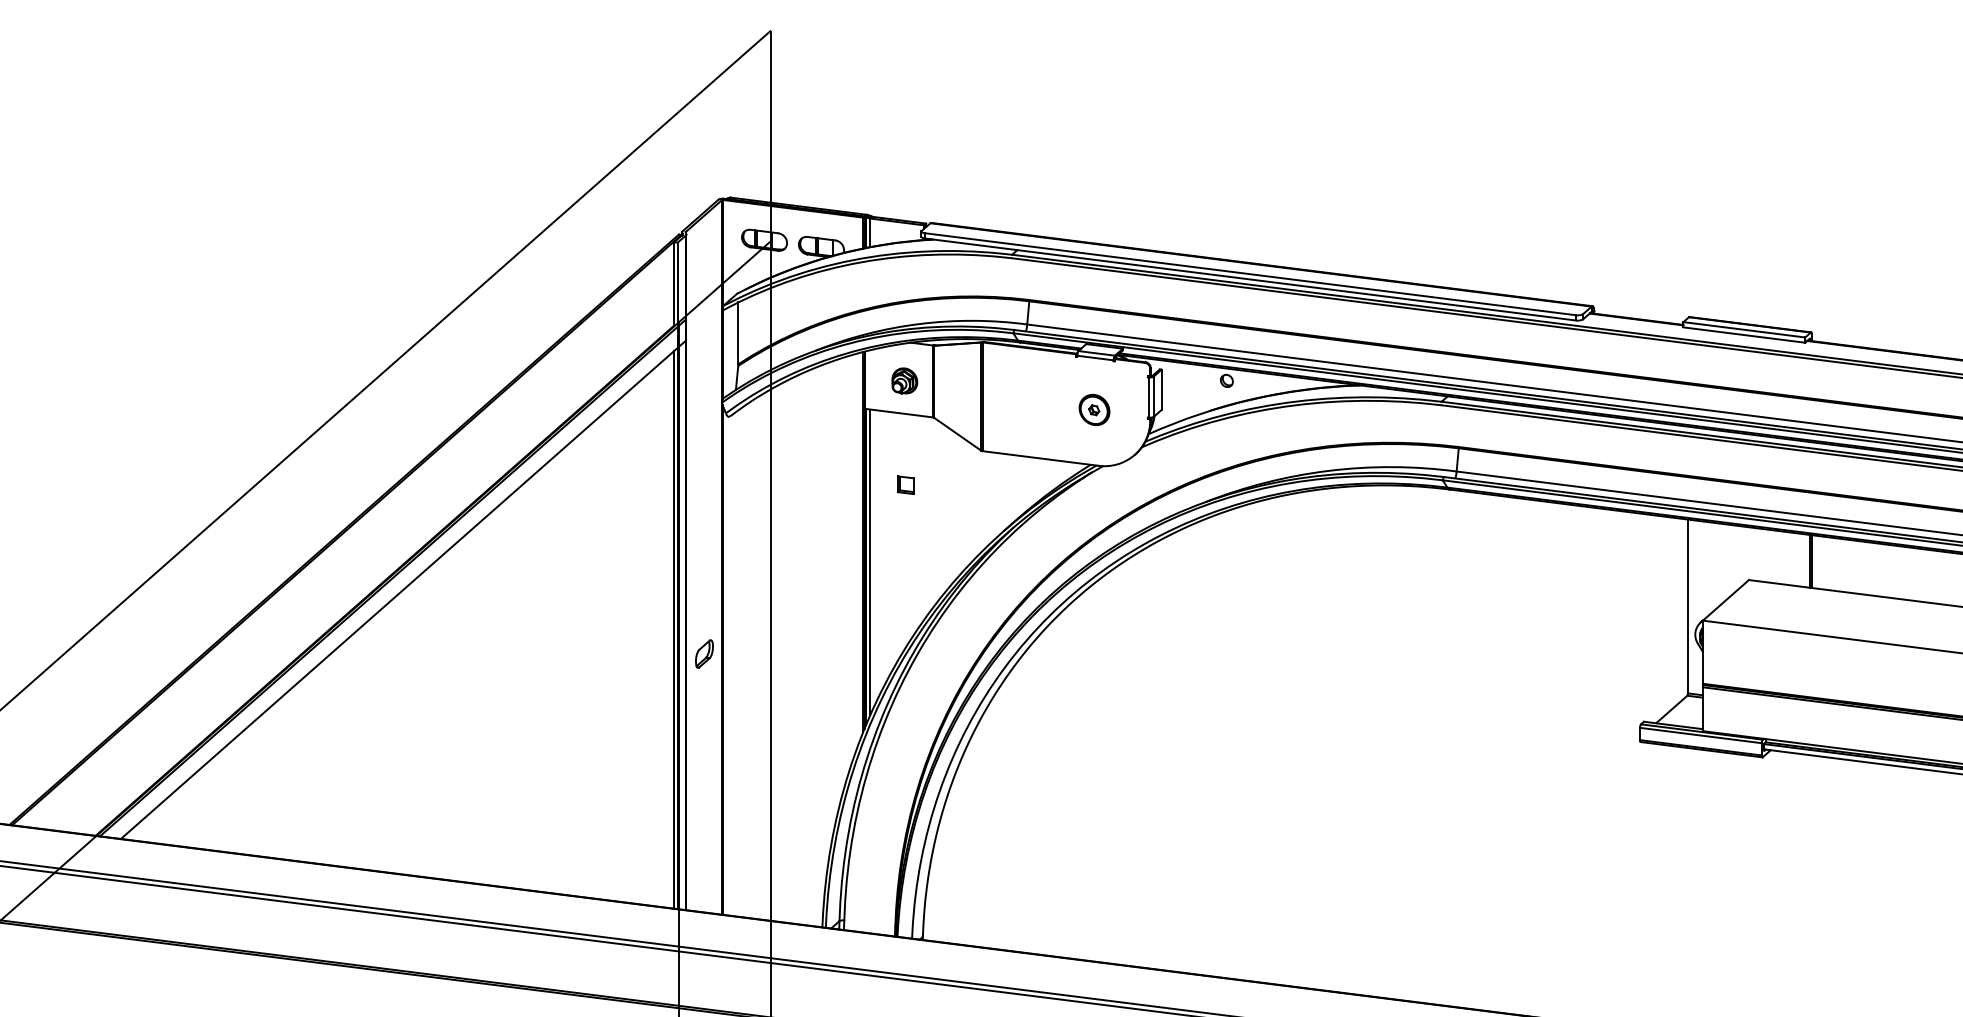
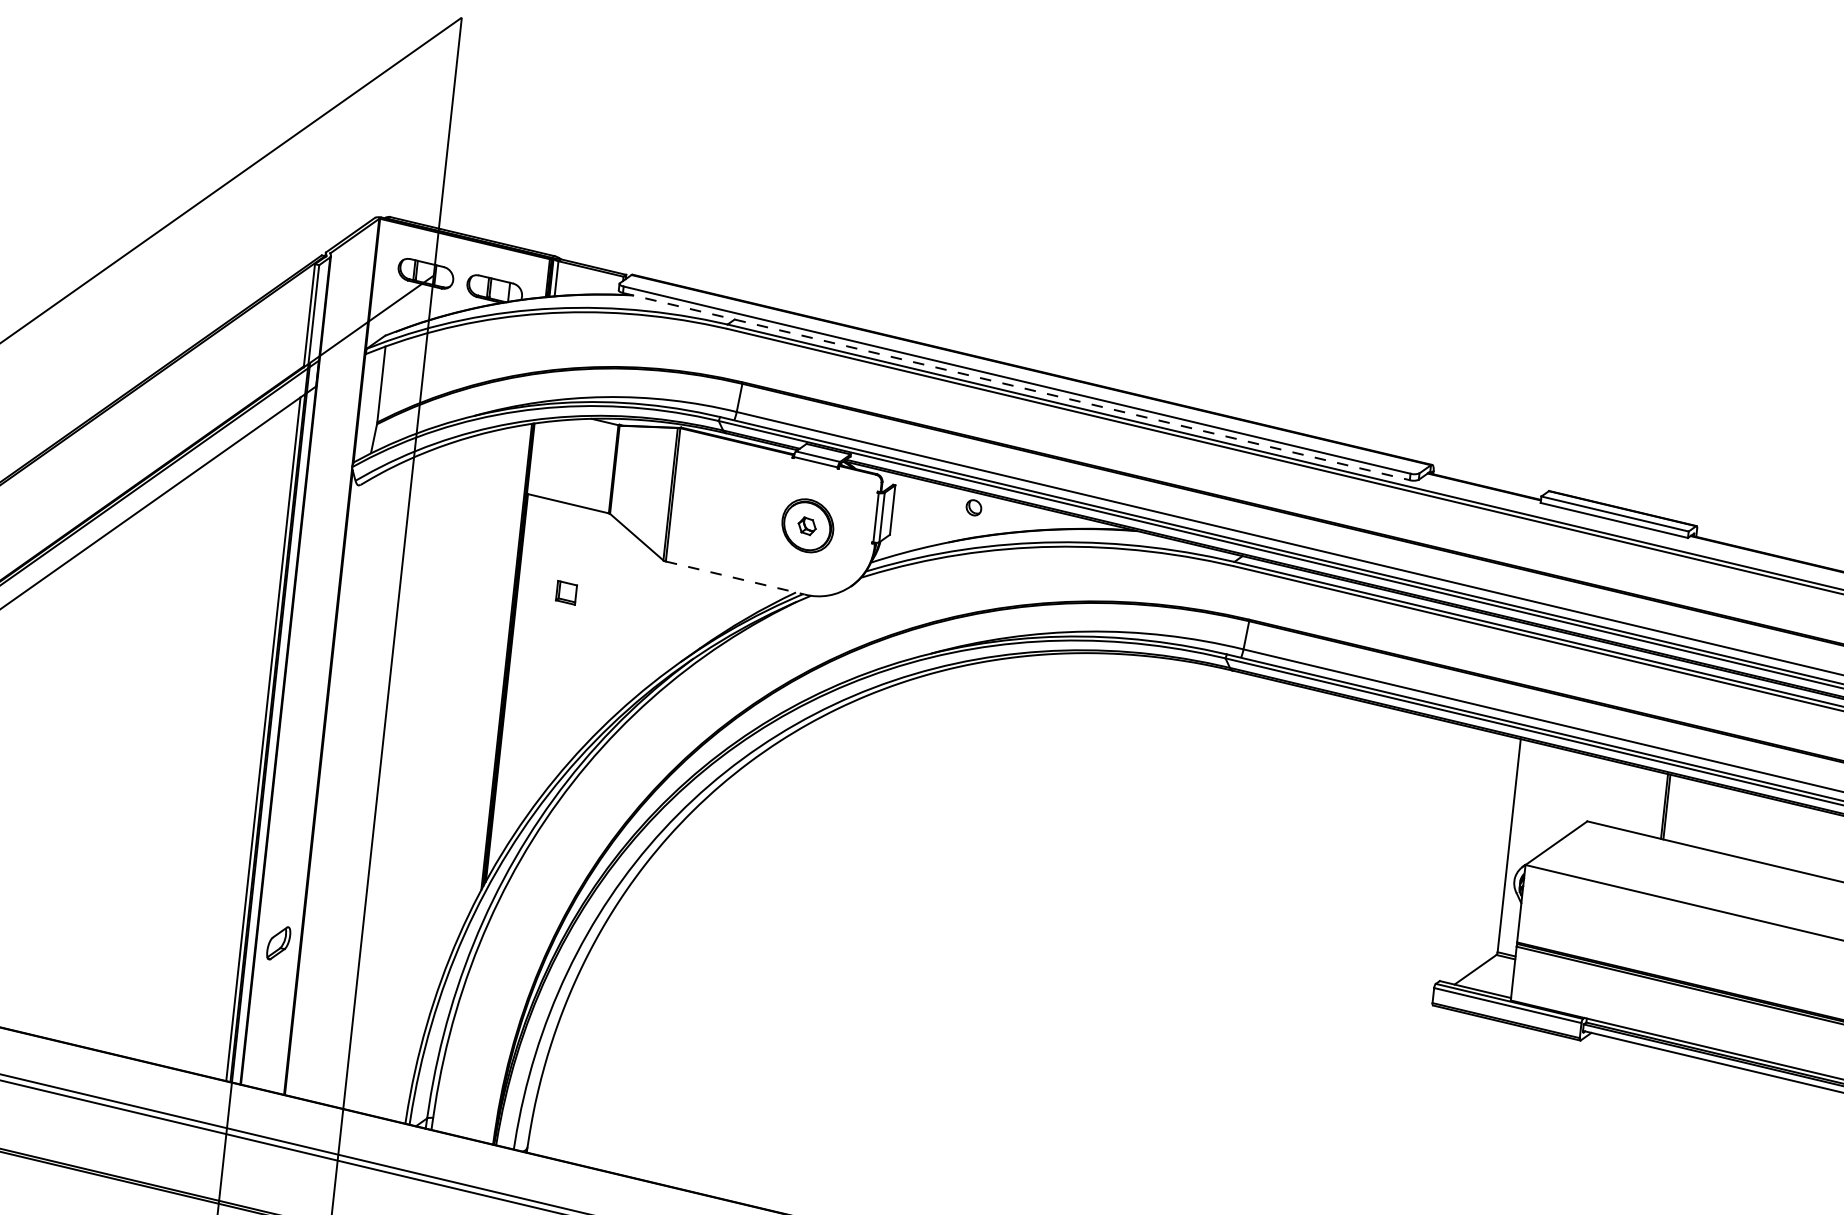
line: (1250, 279) -> (1016, 386), solid -> dashed
part: (904, 380) -> (578, 464), removed
part: (1094, 409) -> (807, 525), size x1.4
line: (1040, 458) -> (735, 578), solid -> dashed
line: (870, 562) -> (512, 682), removed
part: (704, 653) -> (278, 942), moved

